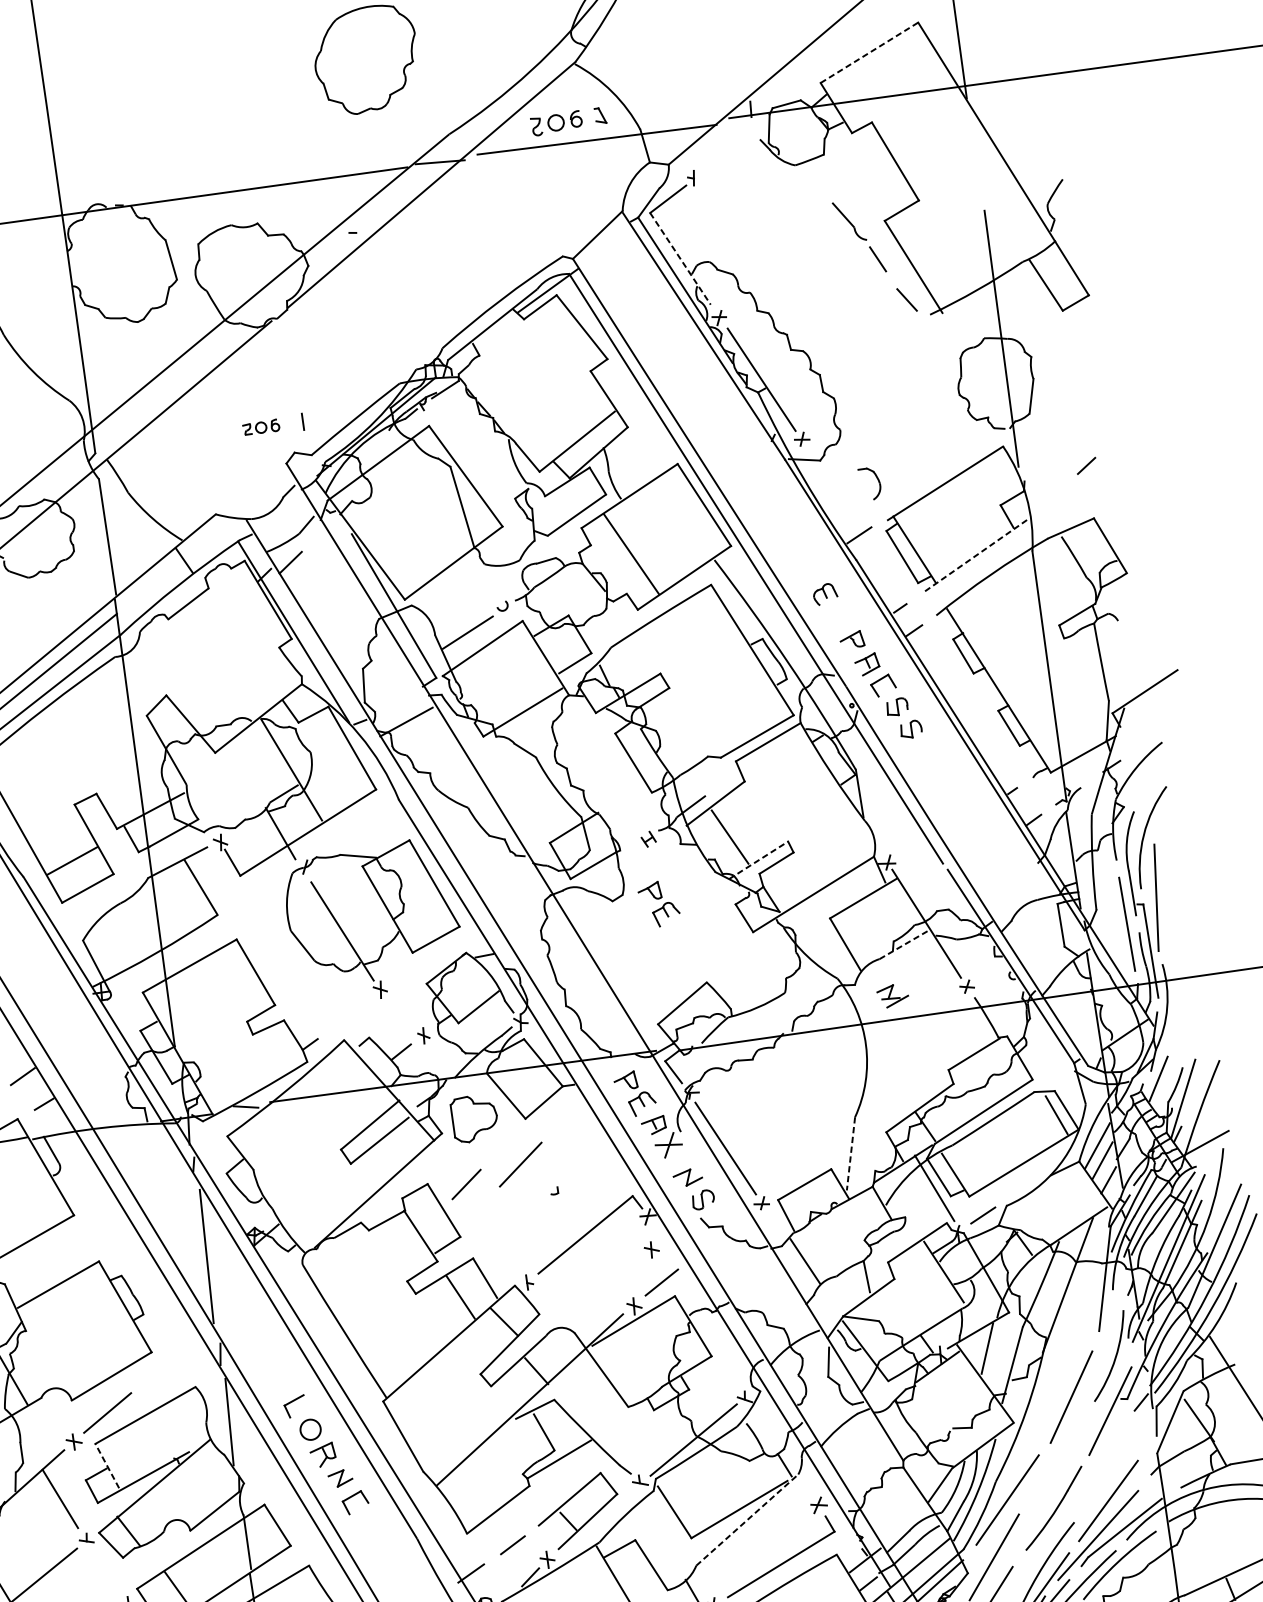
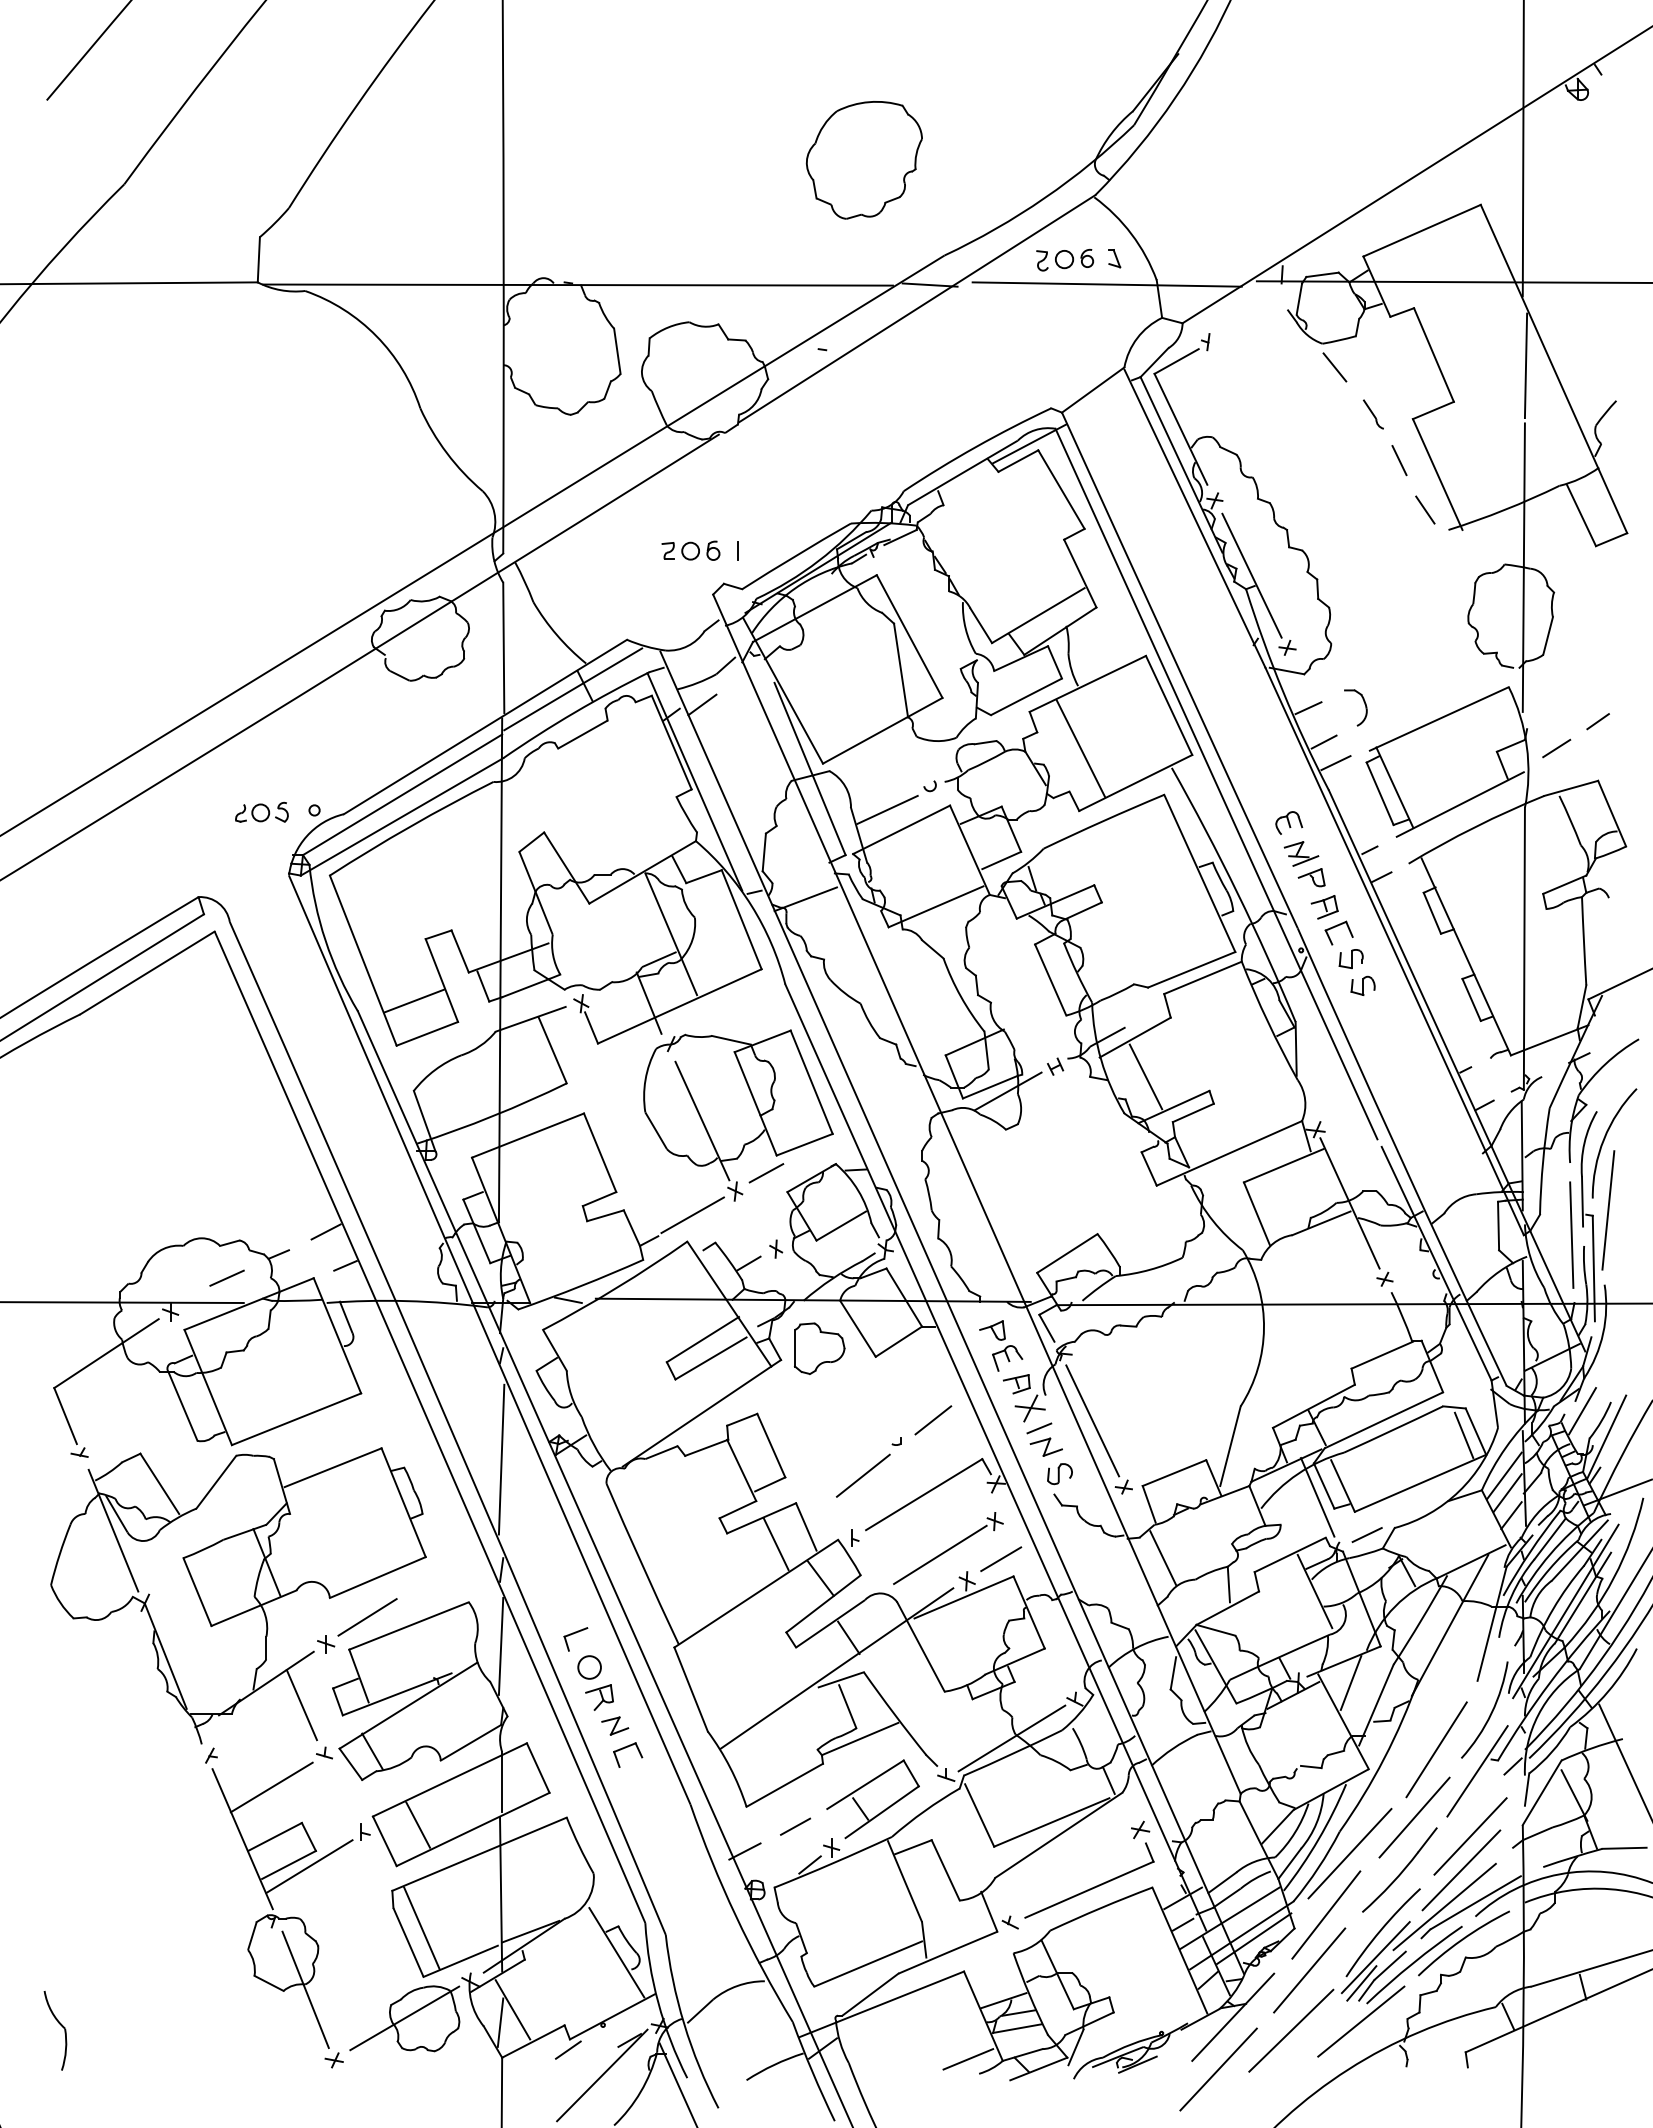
line: (869, 52) -> (1422, 230), dashed -> solid
line: (977, 159) -> (1525, 365), added
line: (808, 184) -> (1334, 367), added
part: (848, 221) -> (1372, 414), size x0.62
line: (680, 258) -> (1181, 429), dashed -> solid
part: (260, 427) -> (690, 550), size x1.43
line: (828, 490) -> (1308, 708), added
line: (1053, 494) -> (1556, 748), added
line: (845, 517) -> (1323, 741), added
line: (974, 556) -> (1459, 804), dashed -> solid
line: (174, 565) -> (573, 689), added
line: (759, 859) -> (1174, 1106), dashed -> solid
line: (609, 867) -> (1007, 1091), added
part: (659, 903) -> (1057, 1139), removed
line: (903, 945) -> (1321, 1223), dashed -> solid
line: (405, 969) -> (766, 1173), added
part: (892, 995) -> (1301, 853), moved
line: (345, 1016) -> (692, 1215), added
line: (851, 1154) -> (1230, 1446), dashed -> solid
line: (679, 1161) -> (1039, 1428), added
line: (519, 1164) -> (862, 1475), moved
line: (466, 1184) -> (933, 1420), moved
line: (607, 1285) -> (940, 1554), added
line: (1060, 1459) -> (1414, 1817), added
line: (106, 1465) -> (358, 1675), dashed -> solid
line: (1112, 1469) -> (1470, 1836), added
line: (747, 1520) -> (1059, 1835), dashed -> solid

